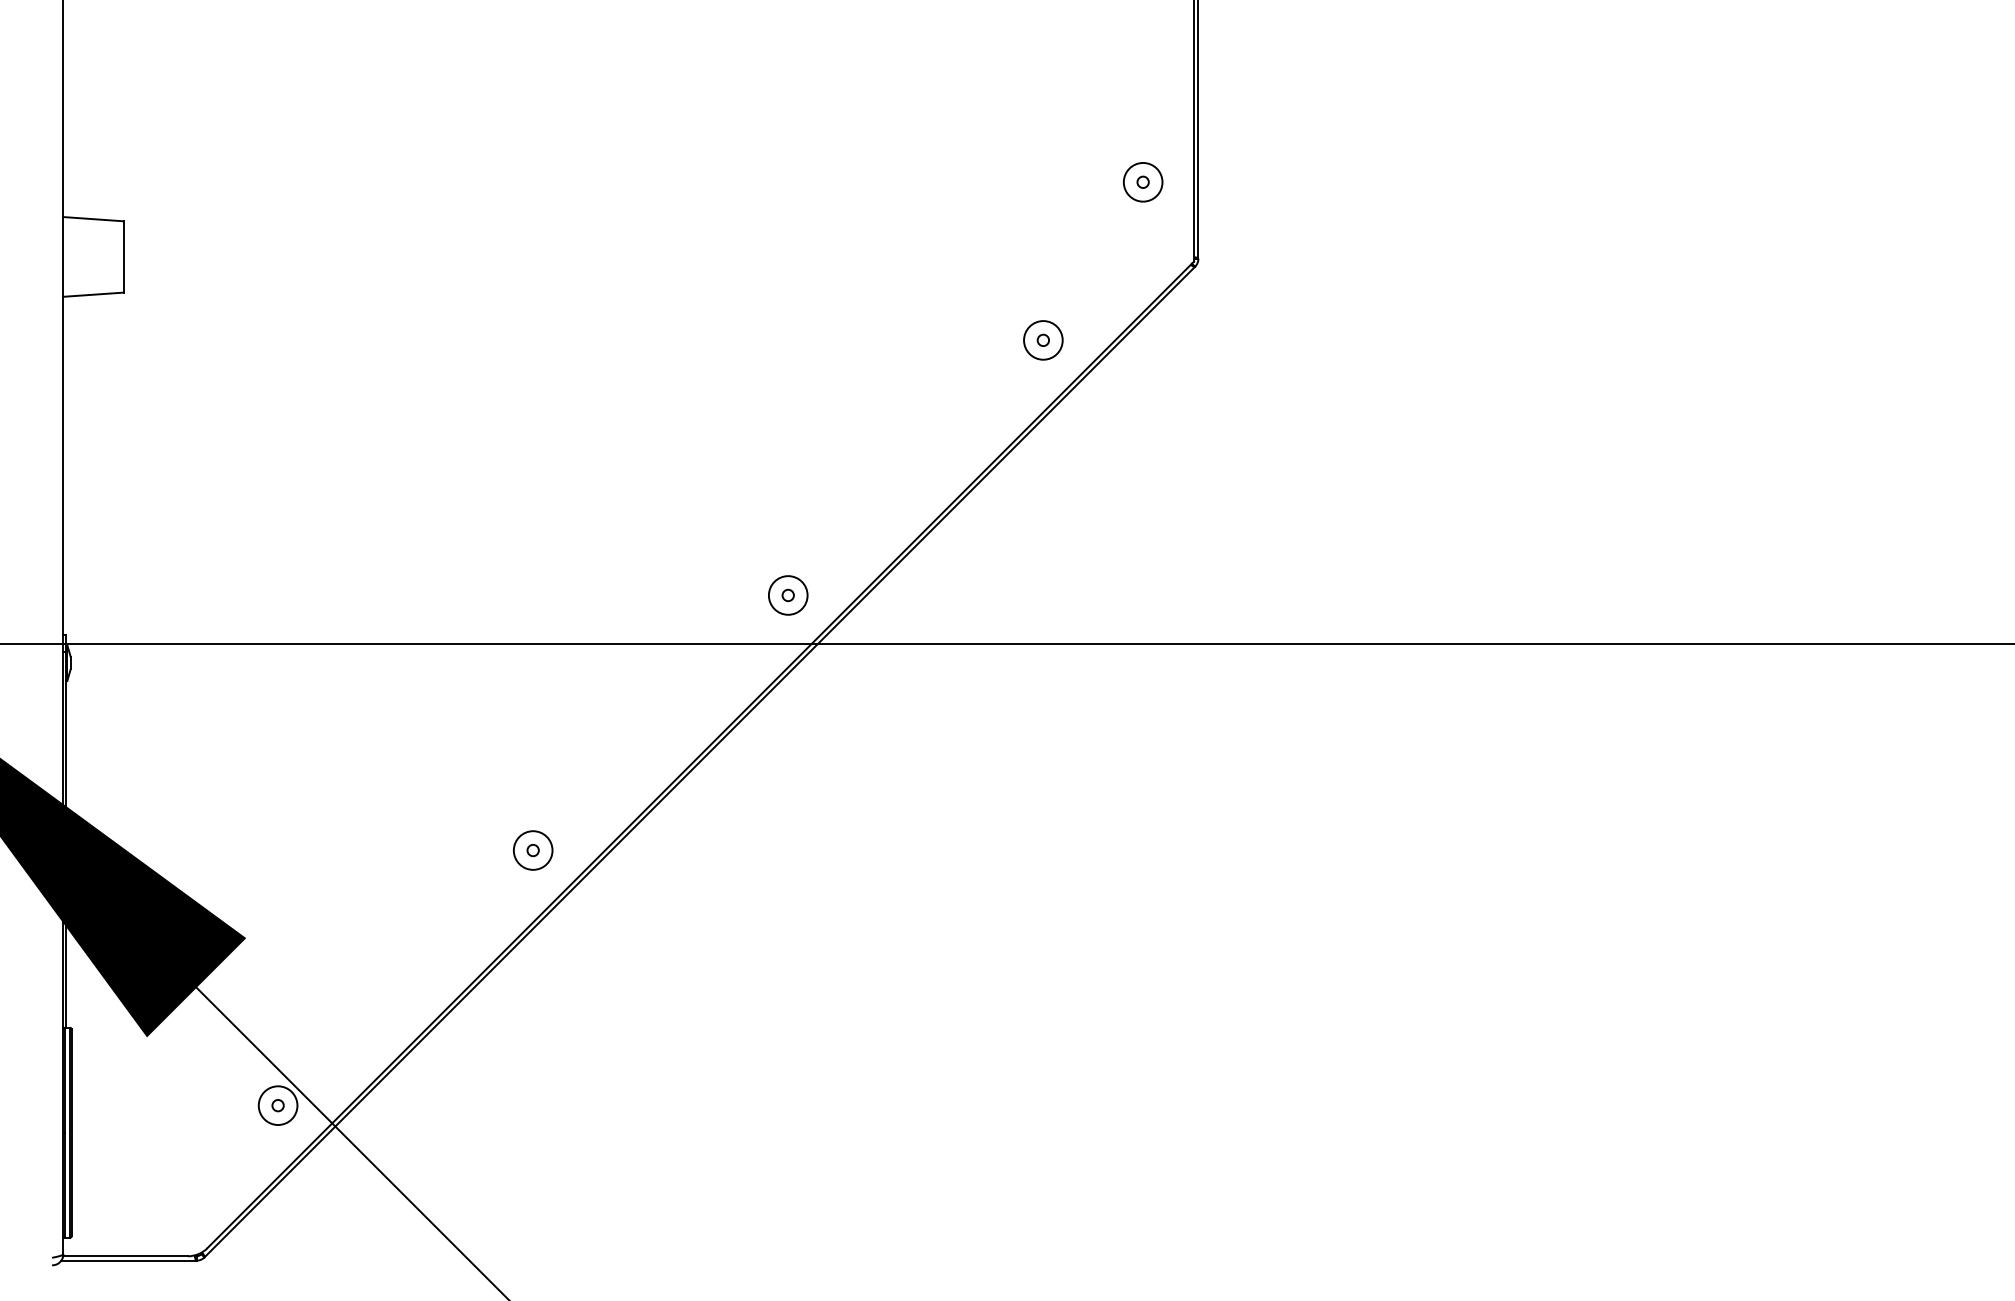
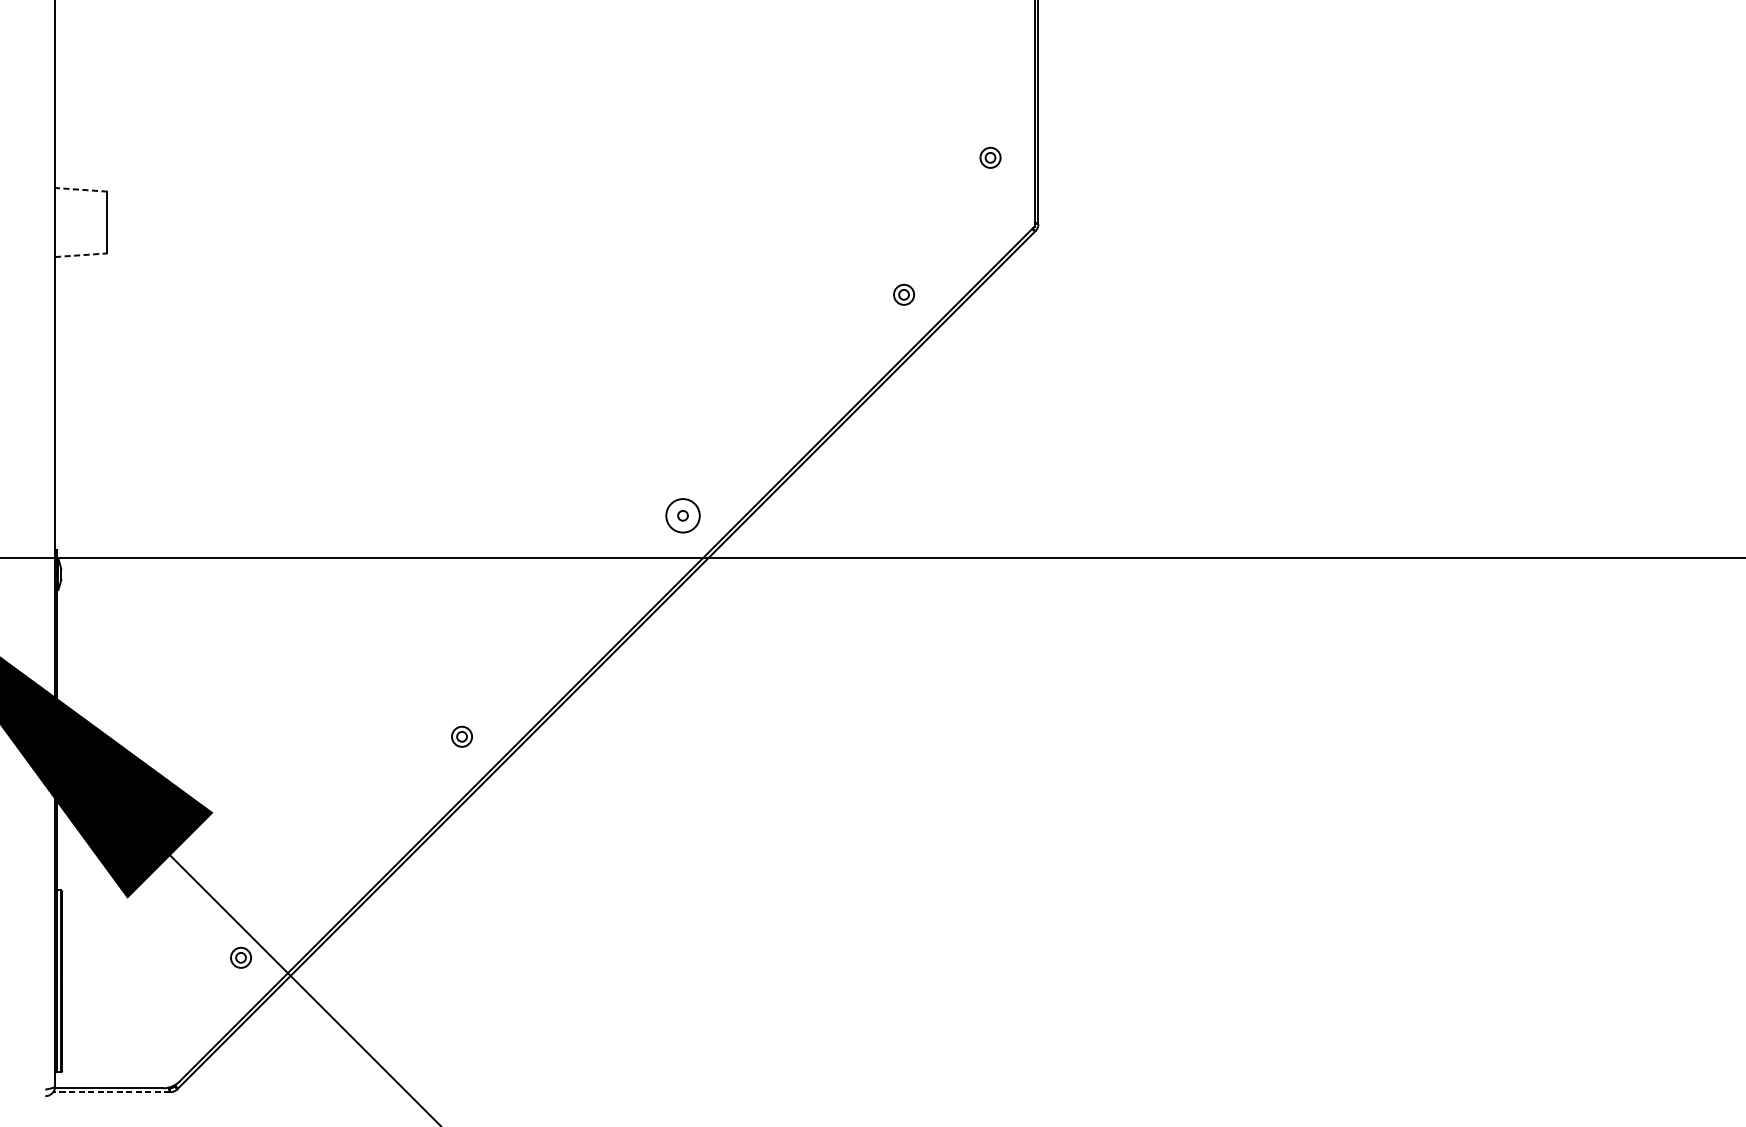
circle: (1142, 181) -> (989, 157), size x0.6
line: (93, 219) -> (81, 190), solid -> dashed
line: (94, 294) -> (81, 255), solid -> dashed
circle: (1043, 340) -> (904, 294), size x0.6
circle: (532, 850) -> (461, 736), size x0.6
circle: (277, 1105) -> (240, 957), size x0.6
line: (128, 1260) -> (111, 1092), solid -> dashed

